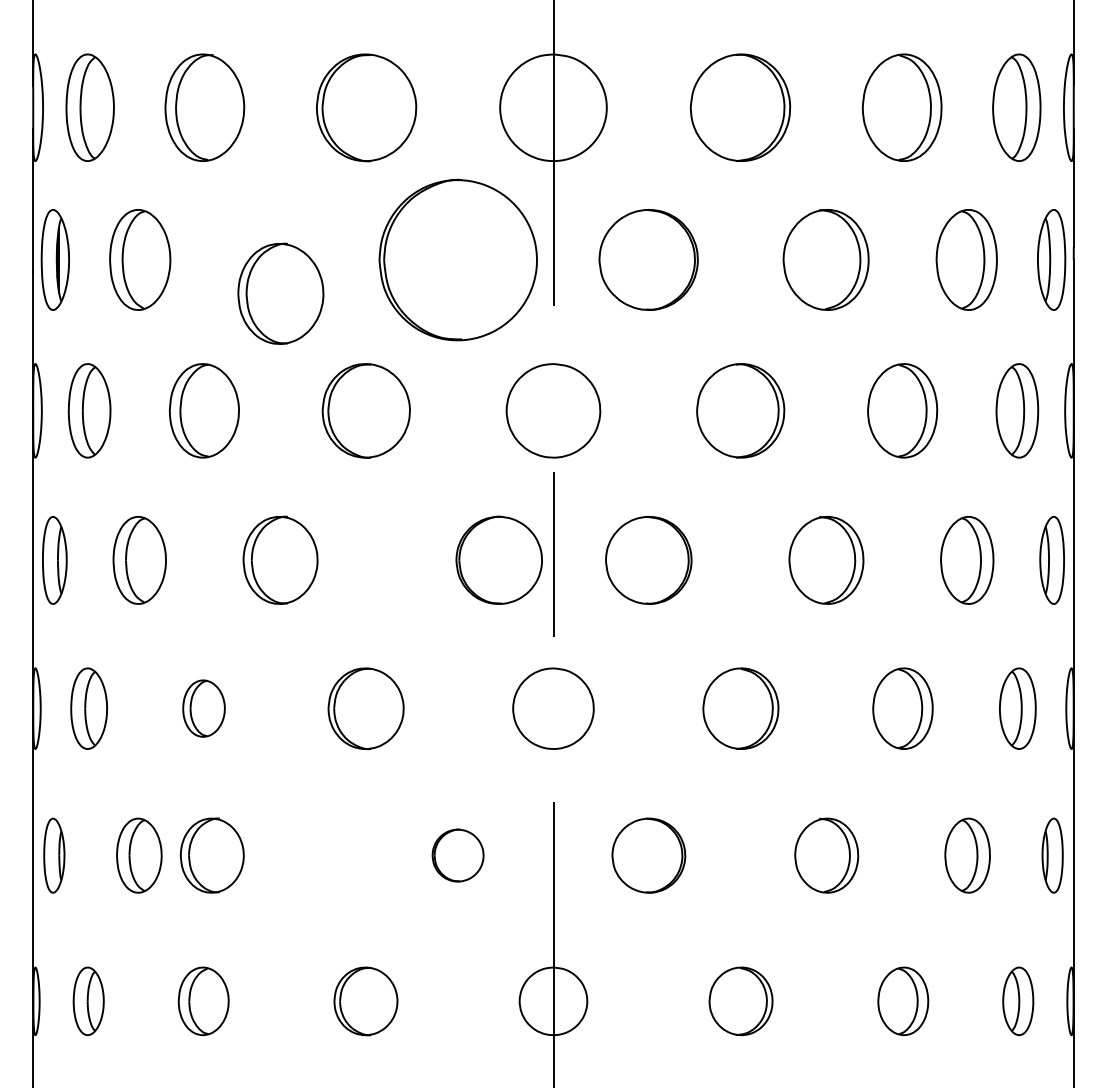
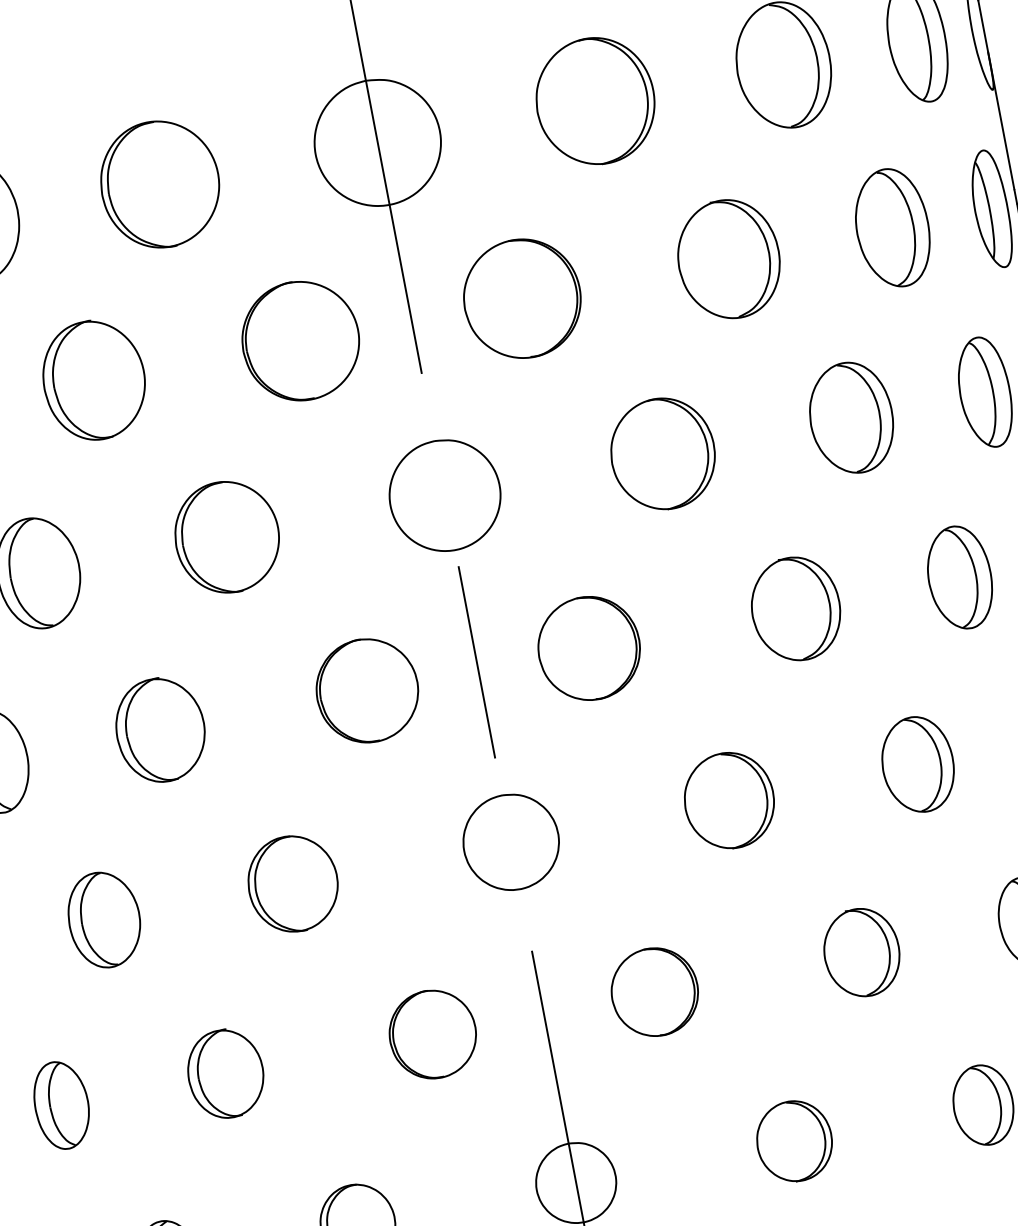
part: (458, 259) -> (300, 340), size x0.62
part: (280, 293) -> (93, 380), moved
part: (498, 559) -> (366, 689), moved
part: (203, 708) -> (103, 919), size x1.43
part: (211, 855) -> (224, 1074), moved
part: (457, 855) -> (432, 1034), size x1.43

